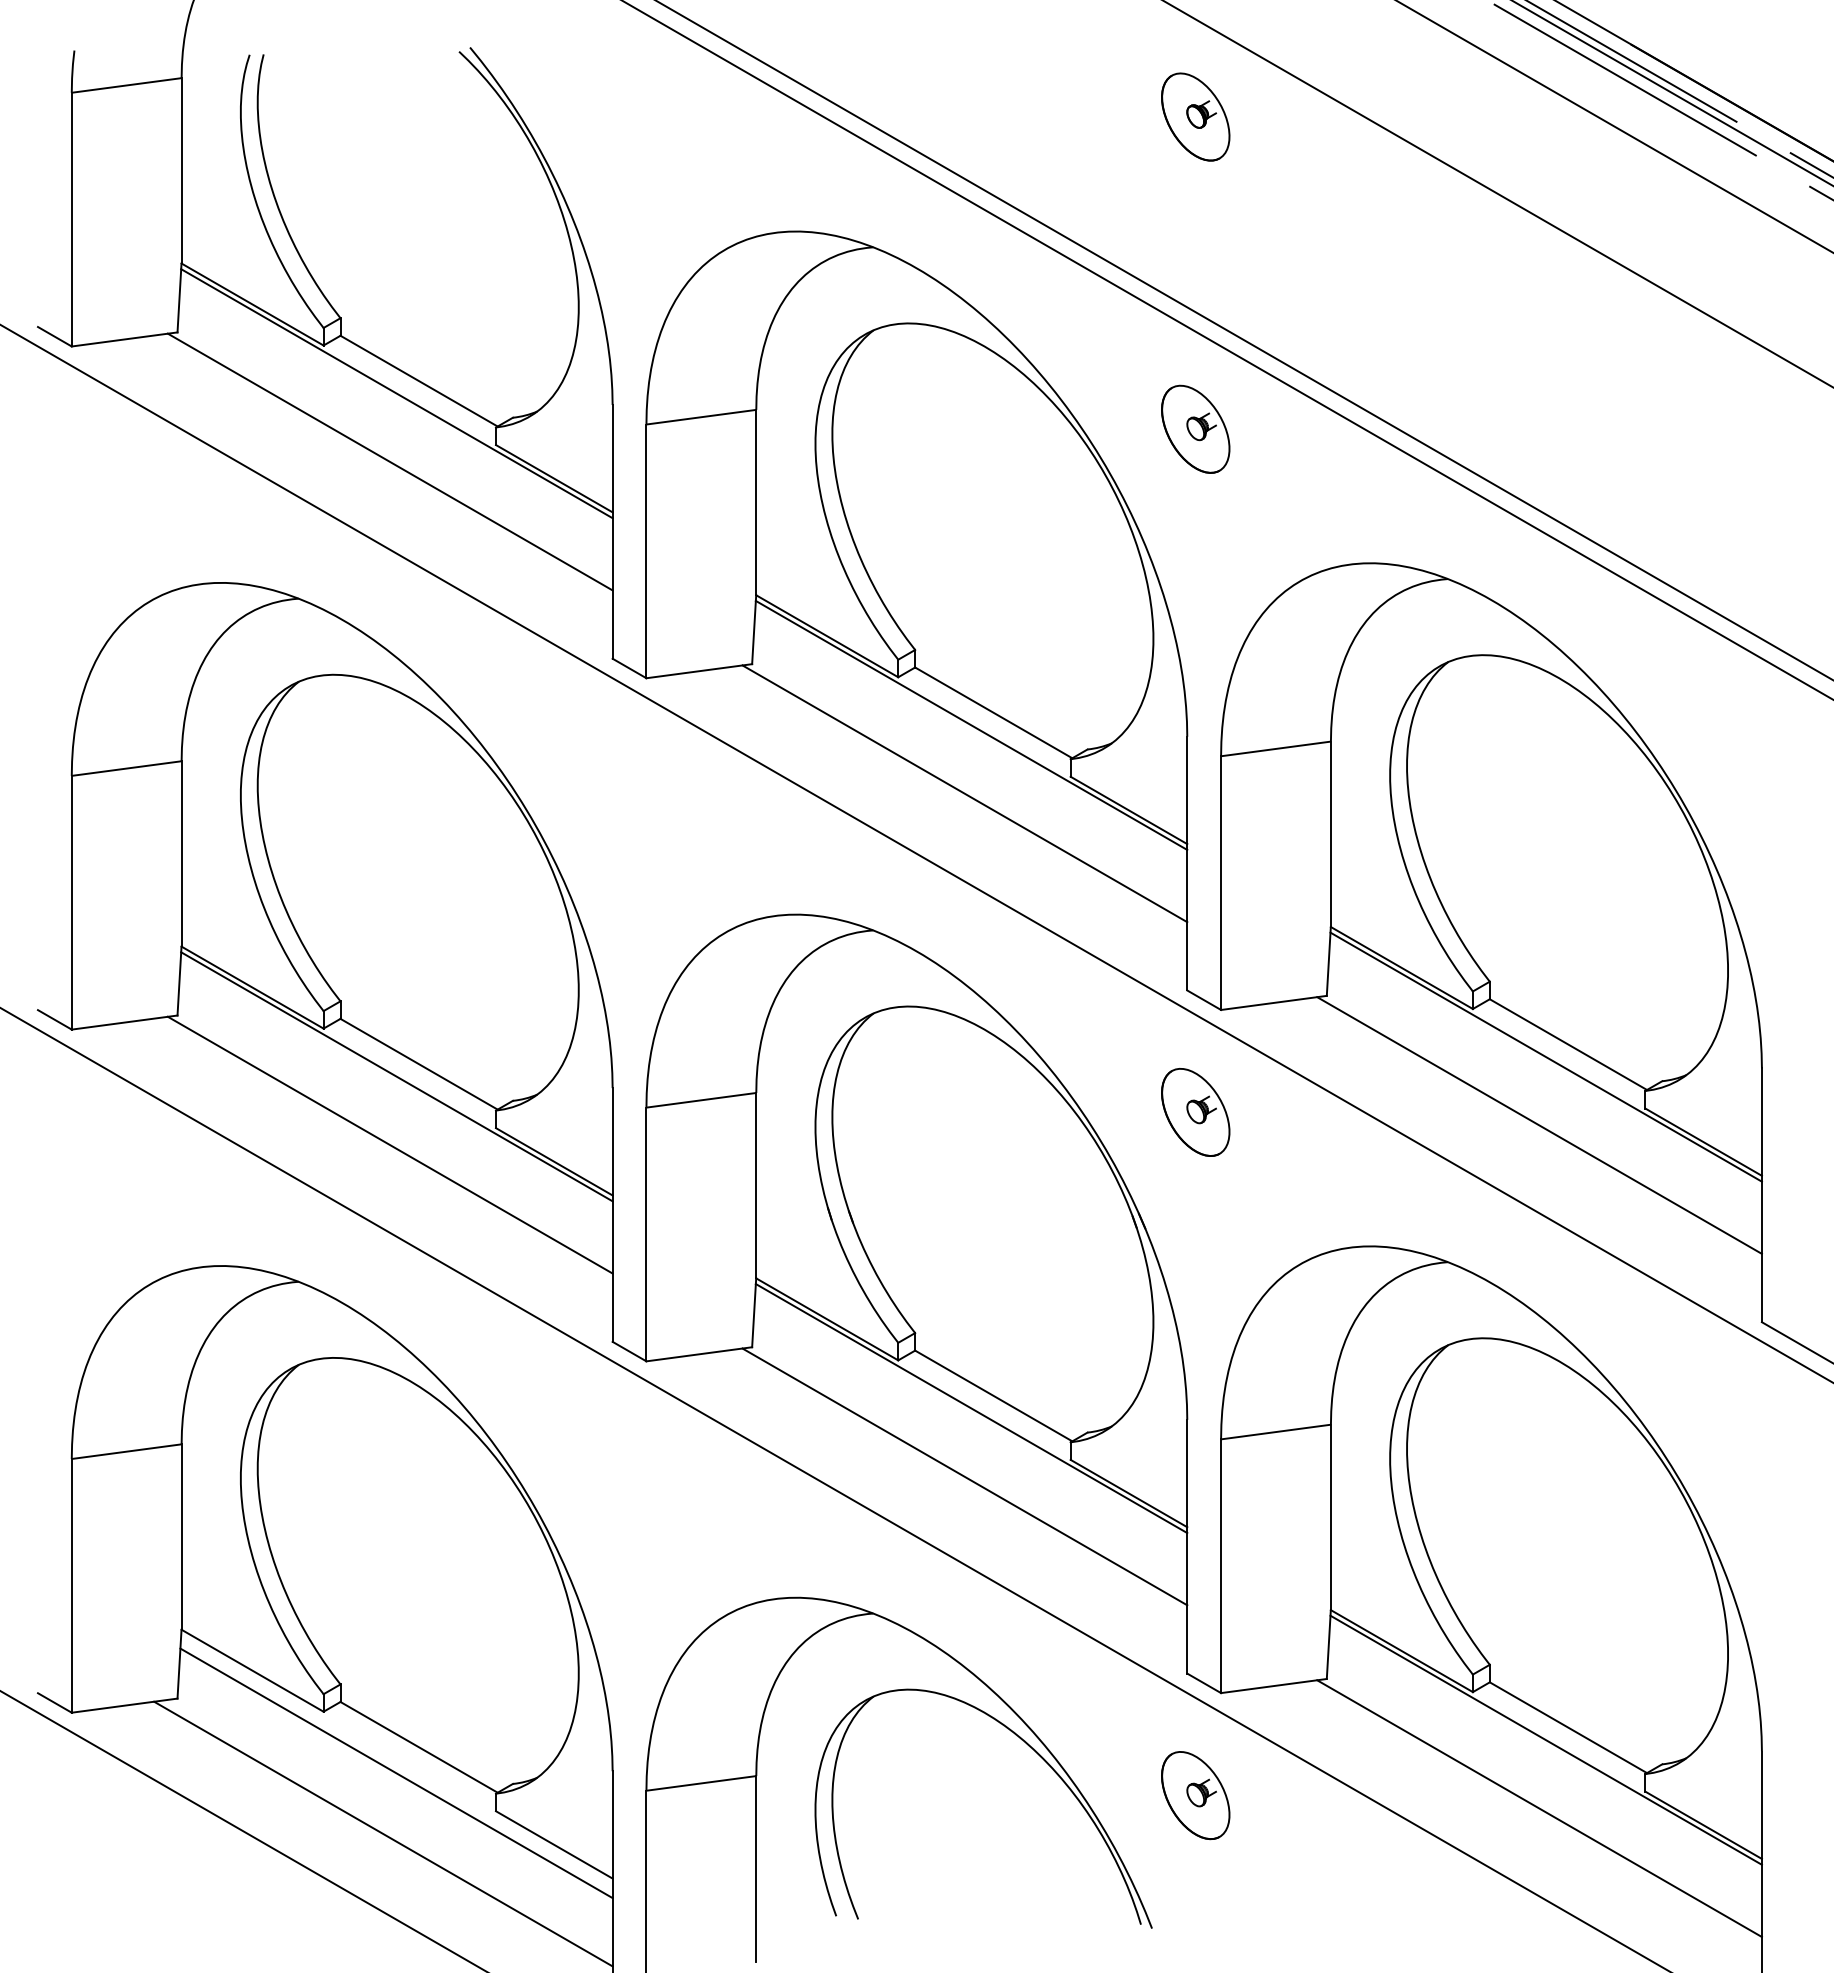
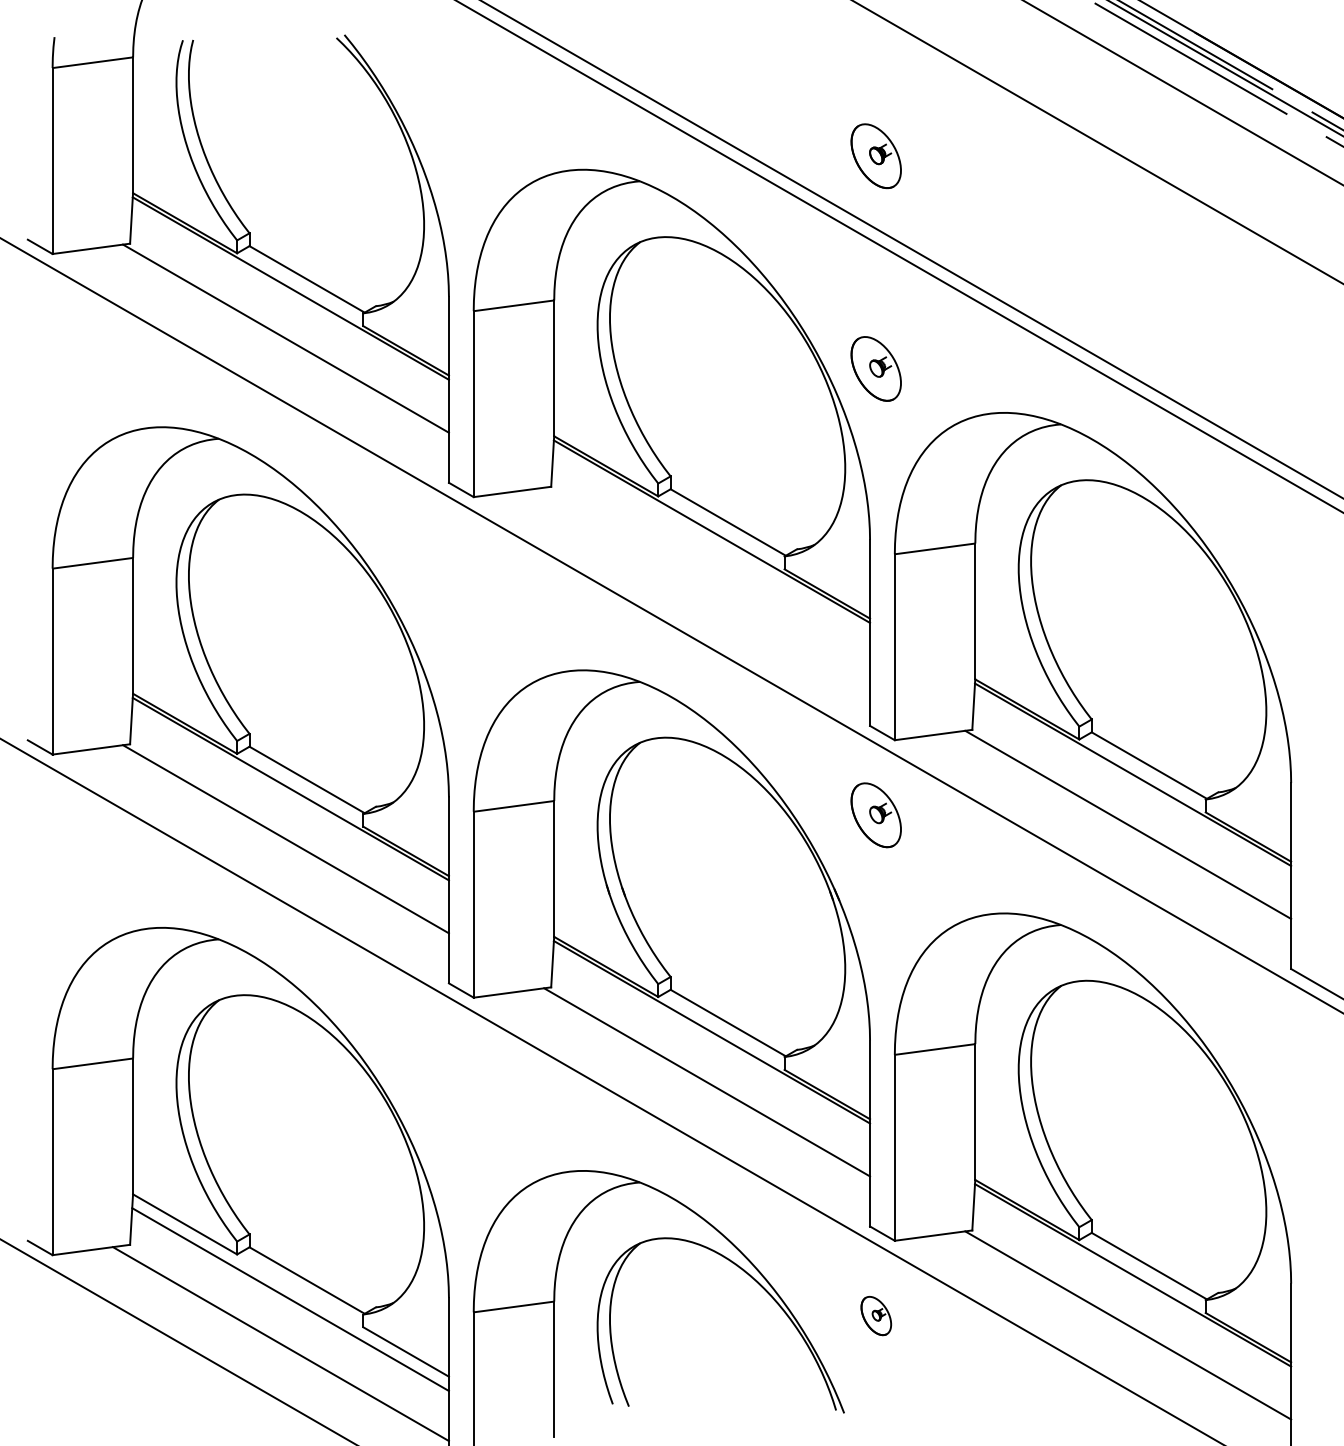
part: (1195, 116) -> (876, 155), moved
part: (1195, 428) -> (876, 368), moved
line: (964, 793) -> (706, 581), removed
part: (1195, 1795) -> (876, 1315), size x0.6

